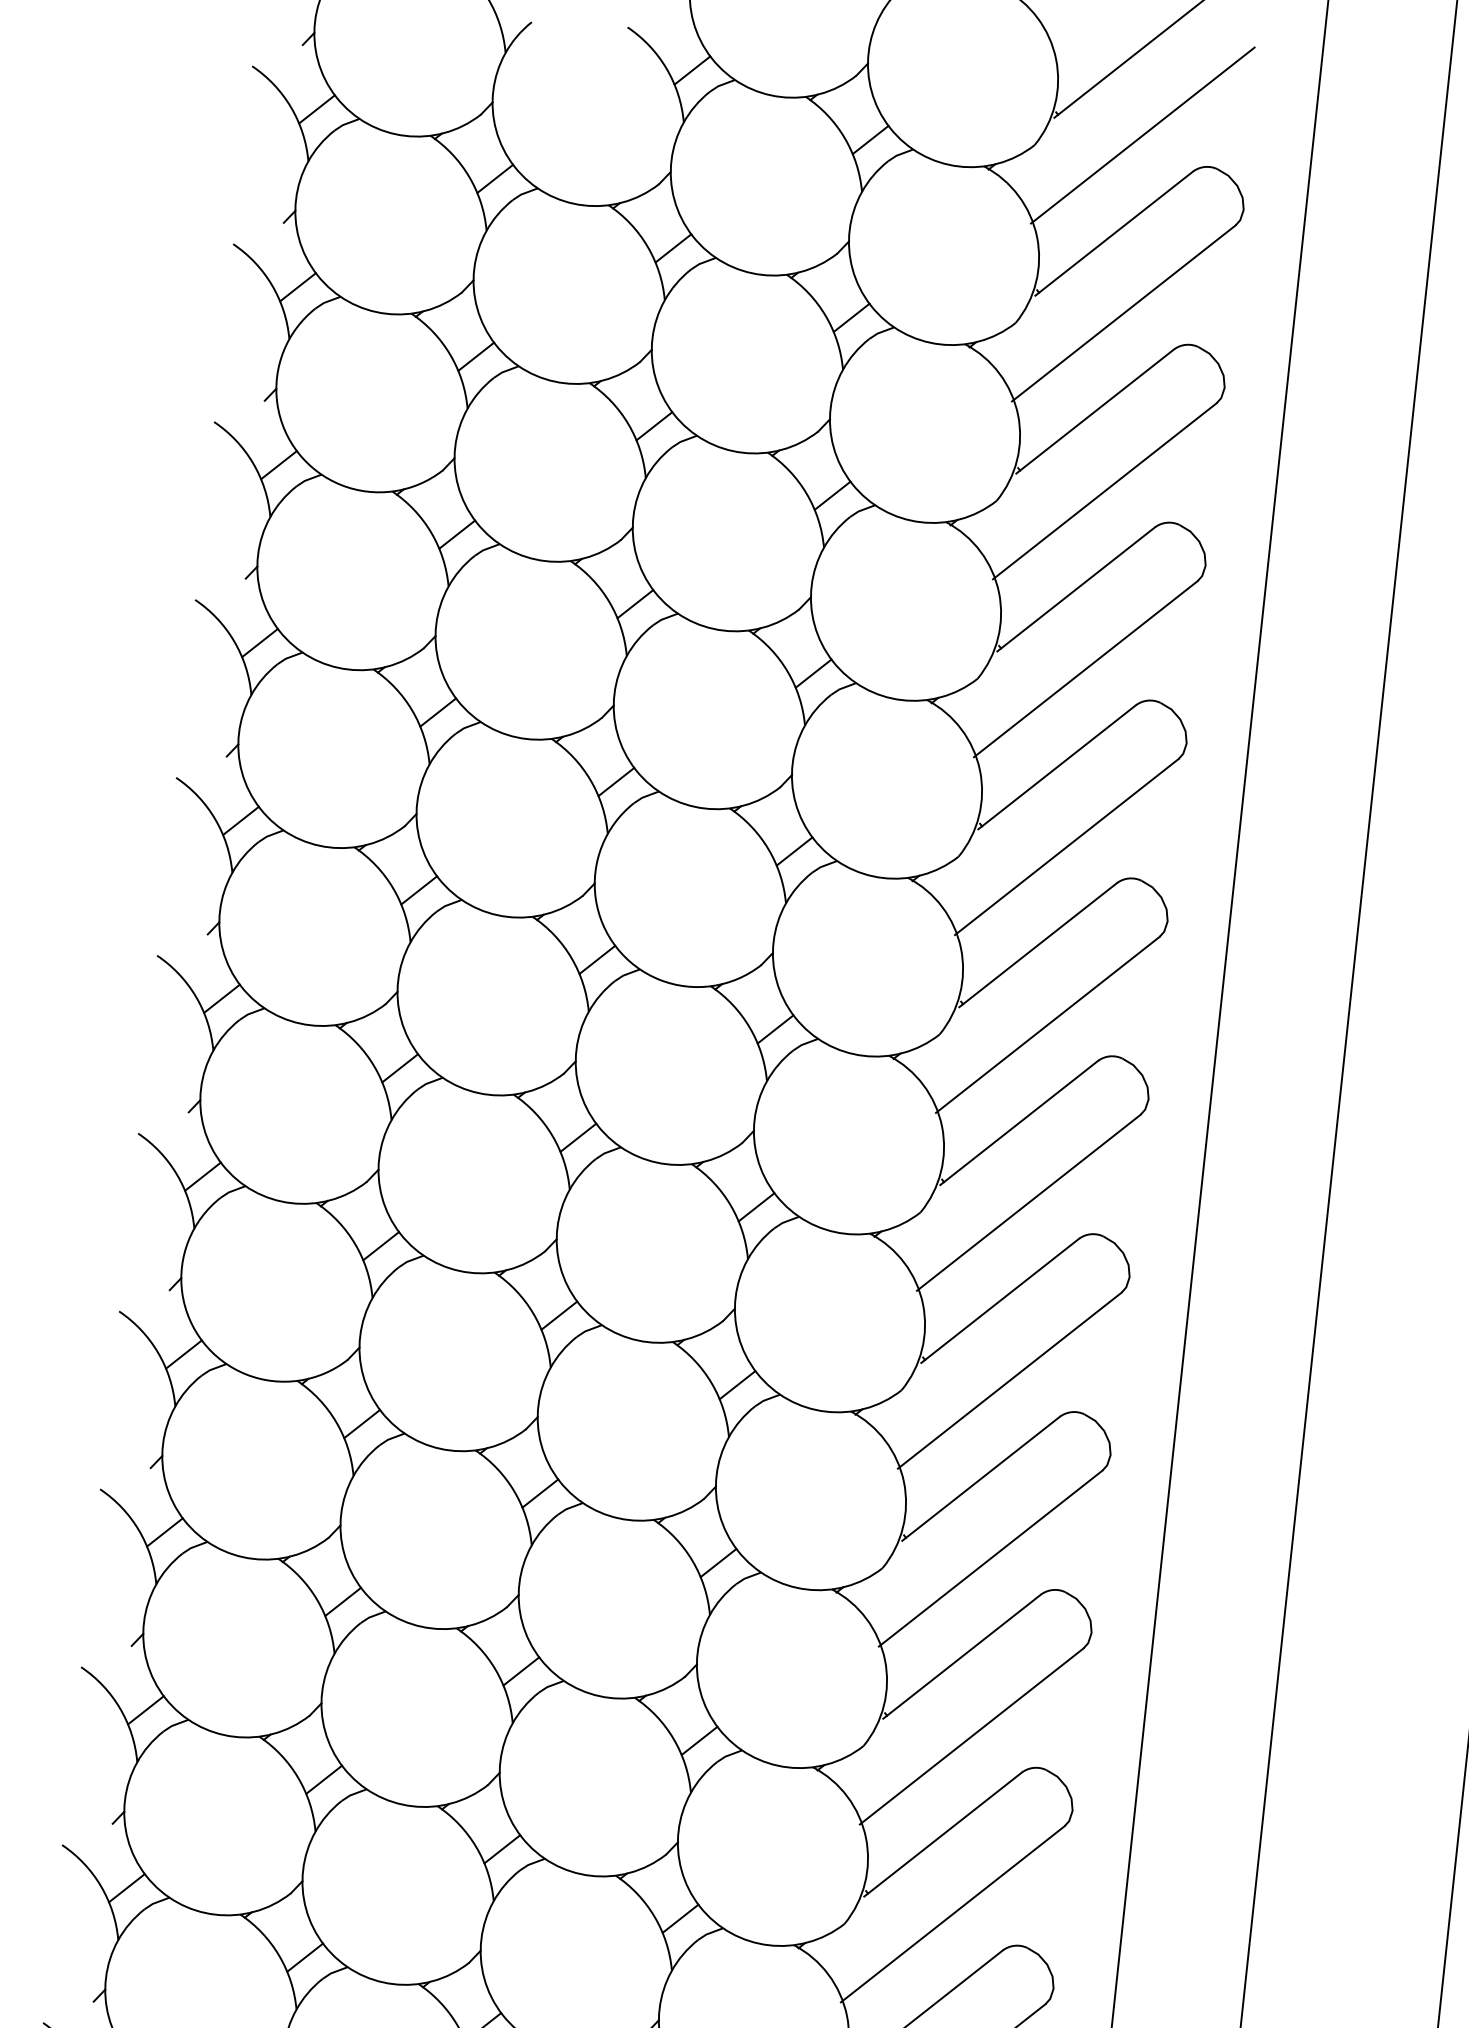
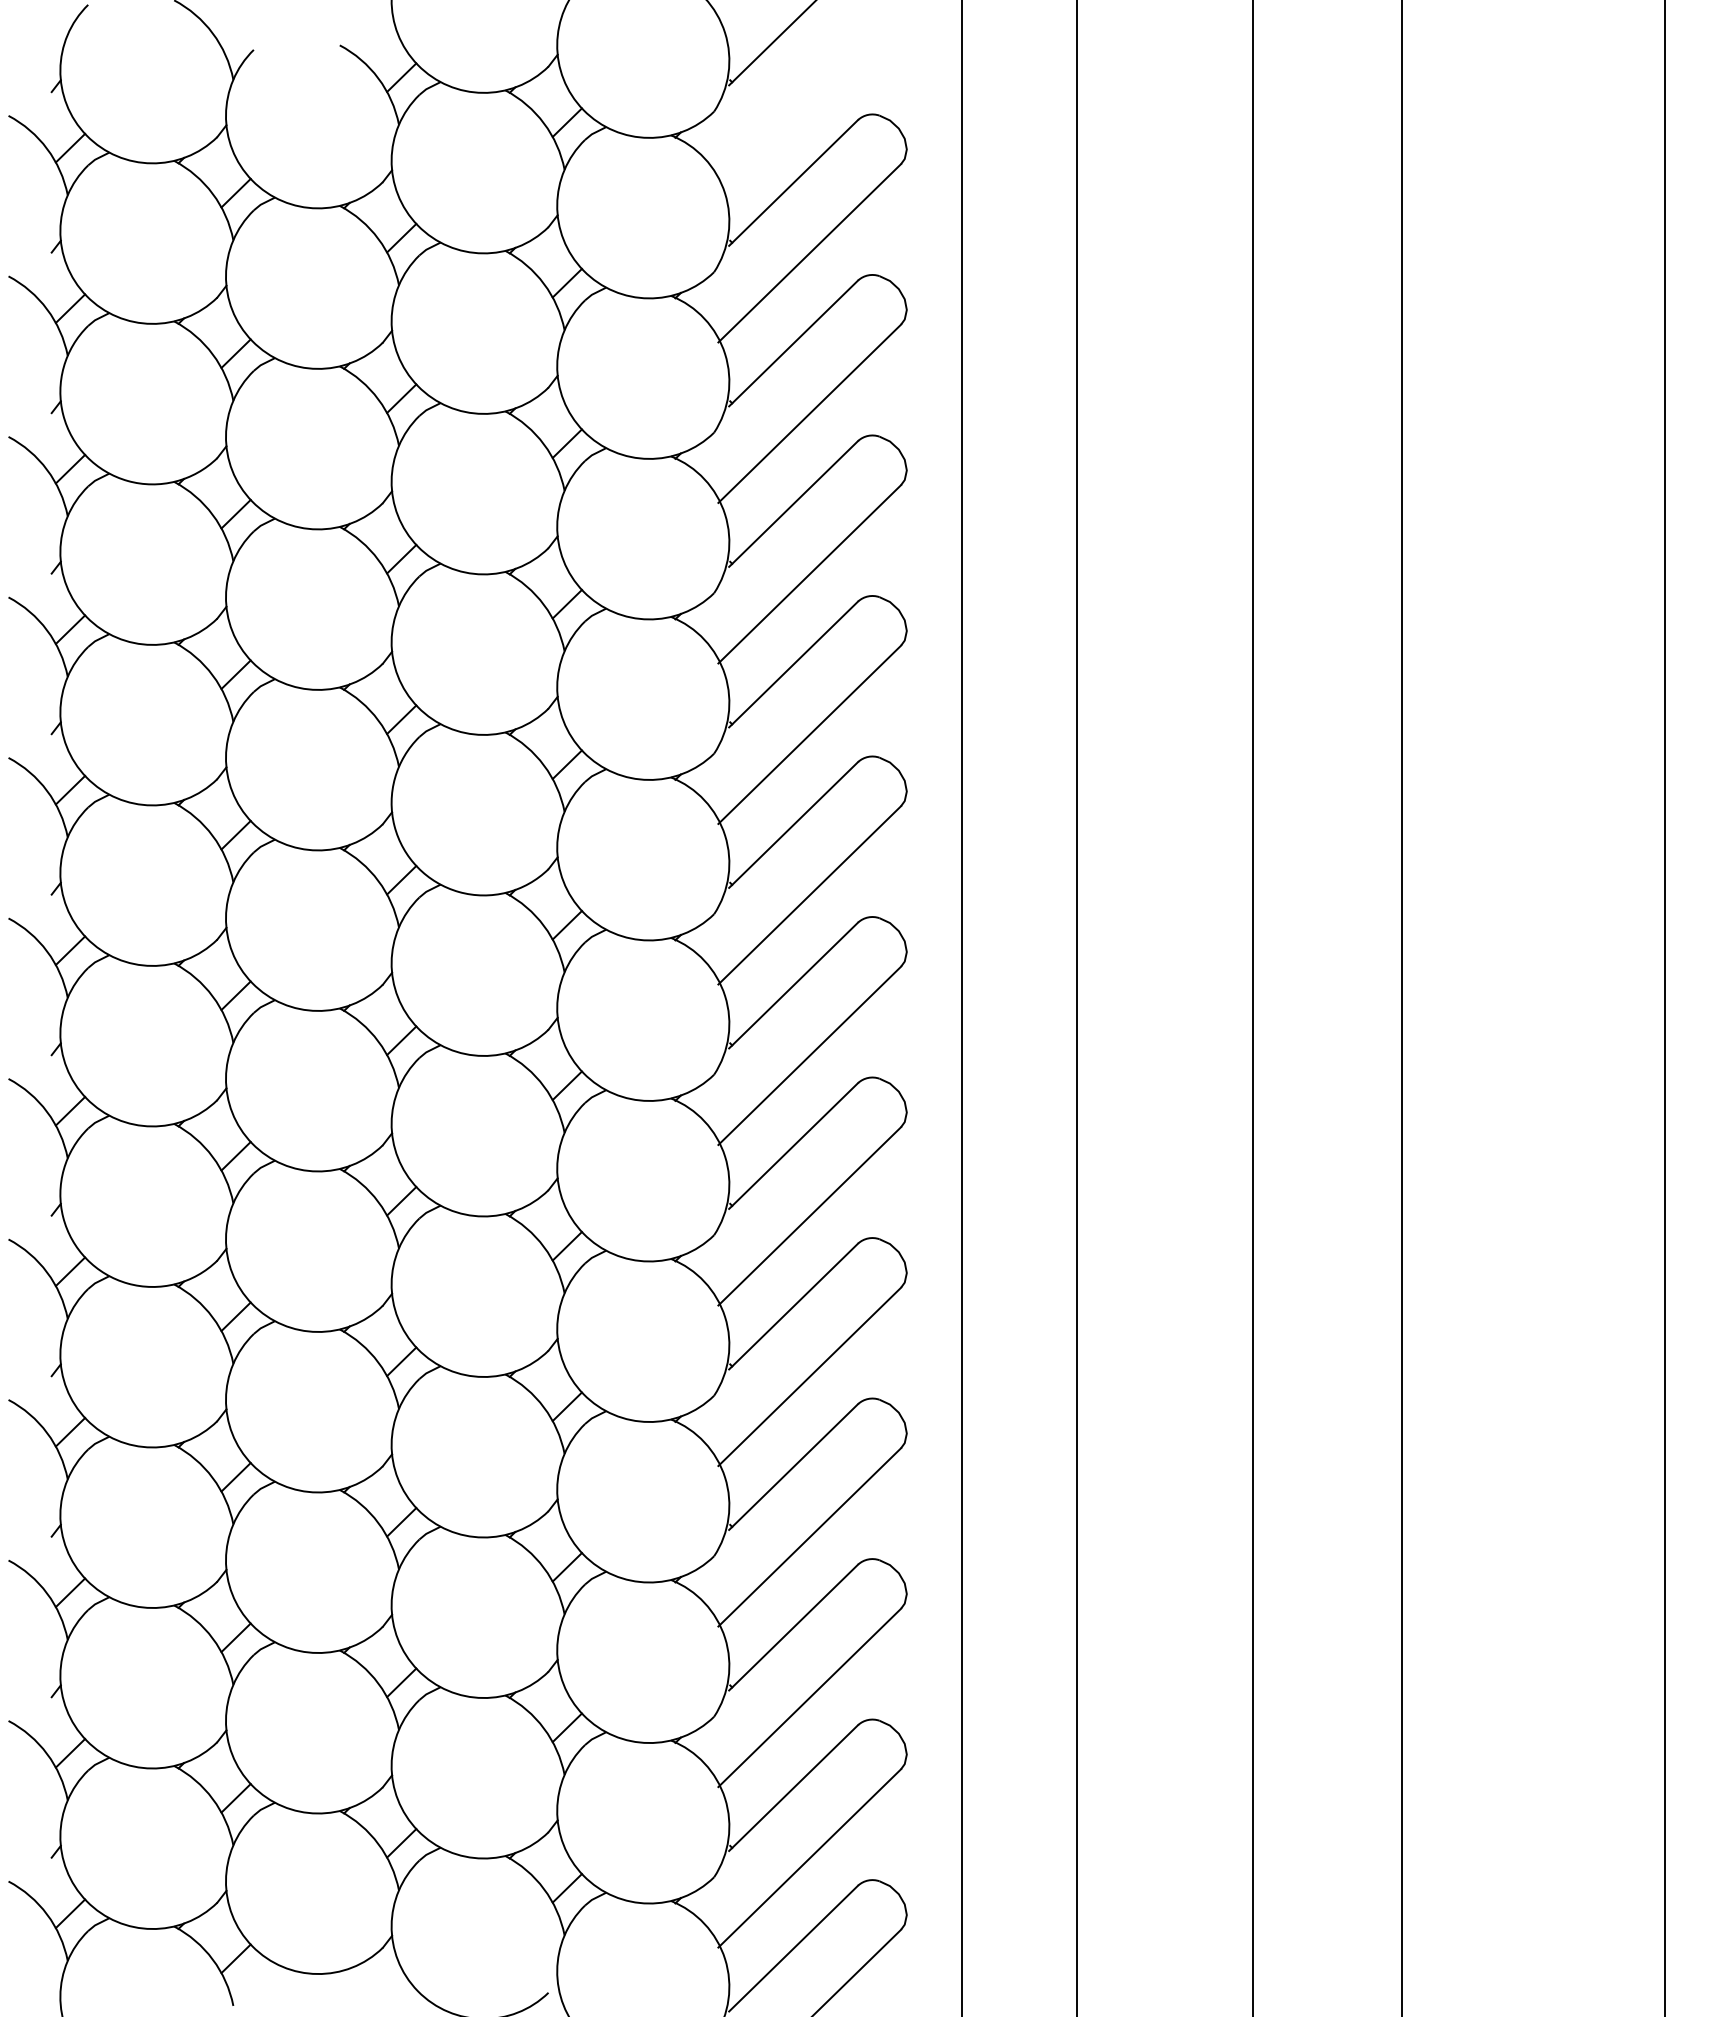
line: (1142, 135) -> (809, 92), removed

